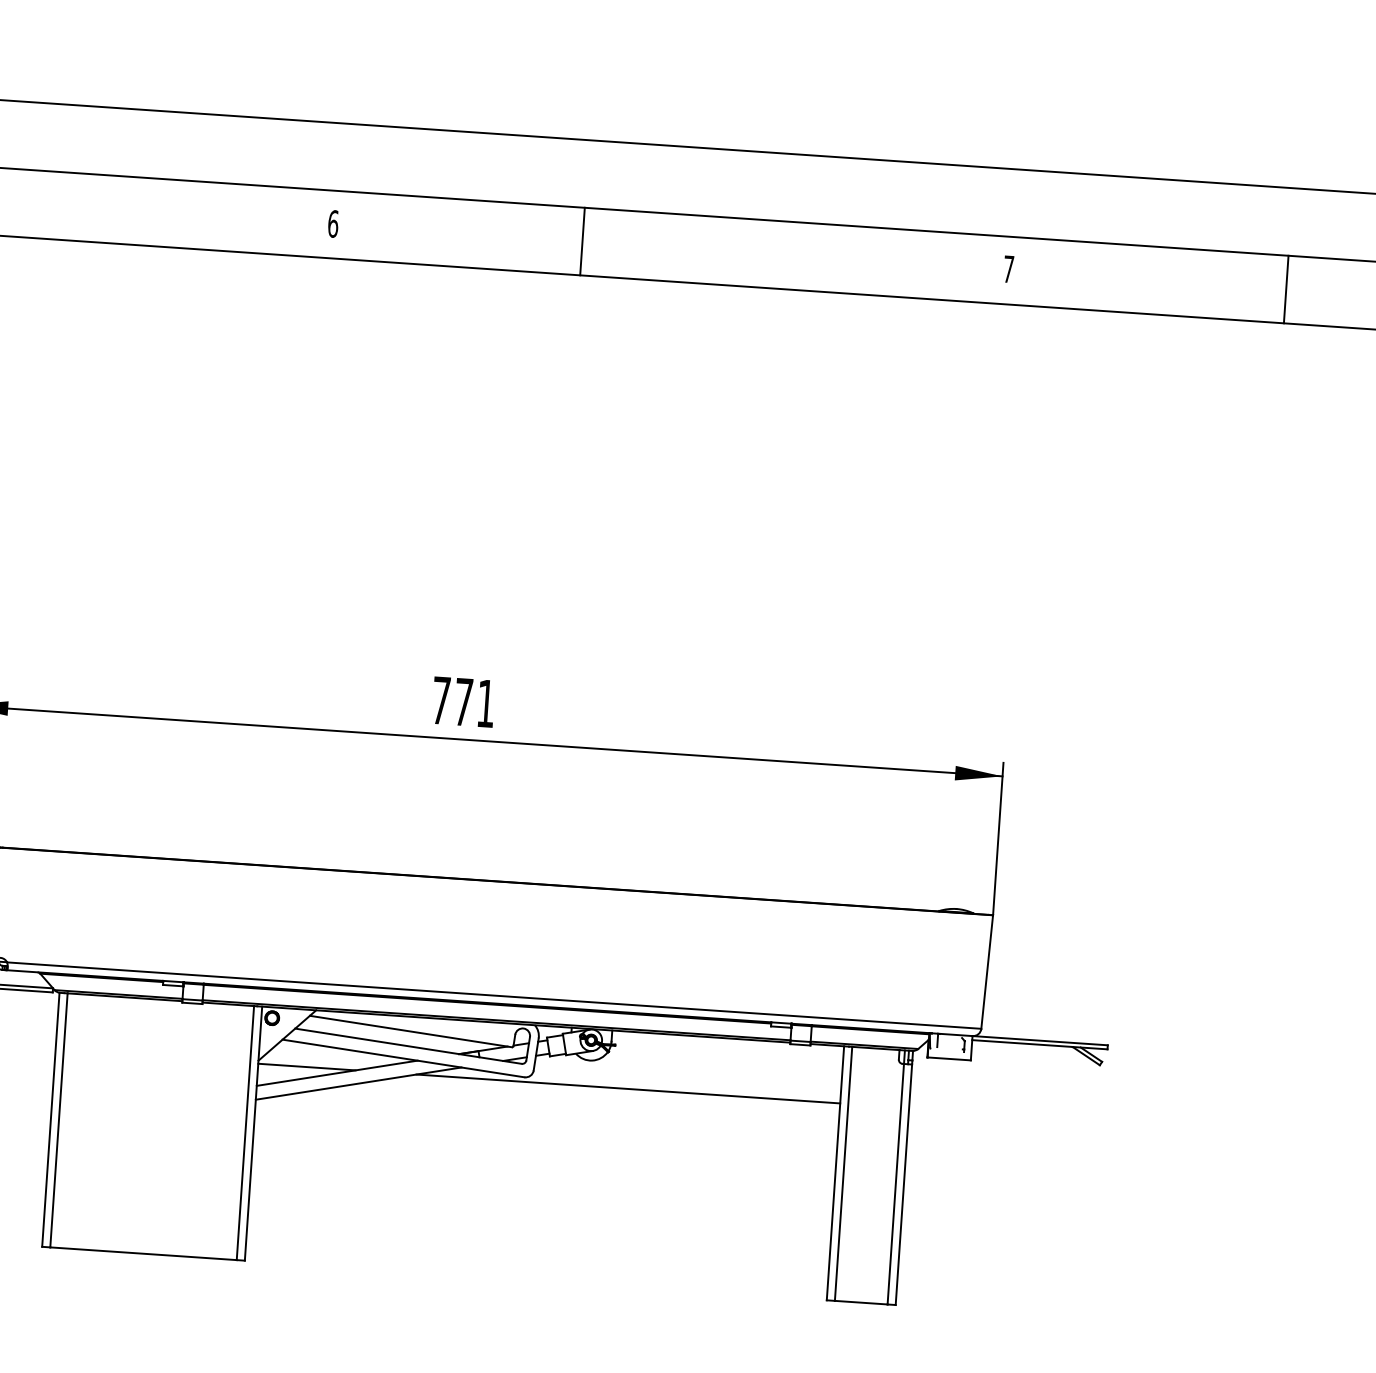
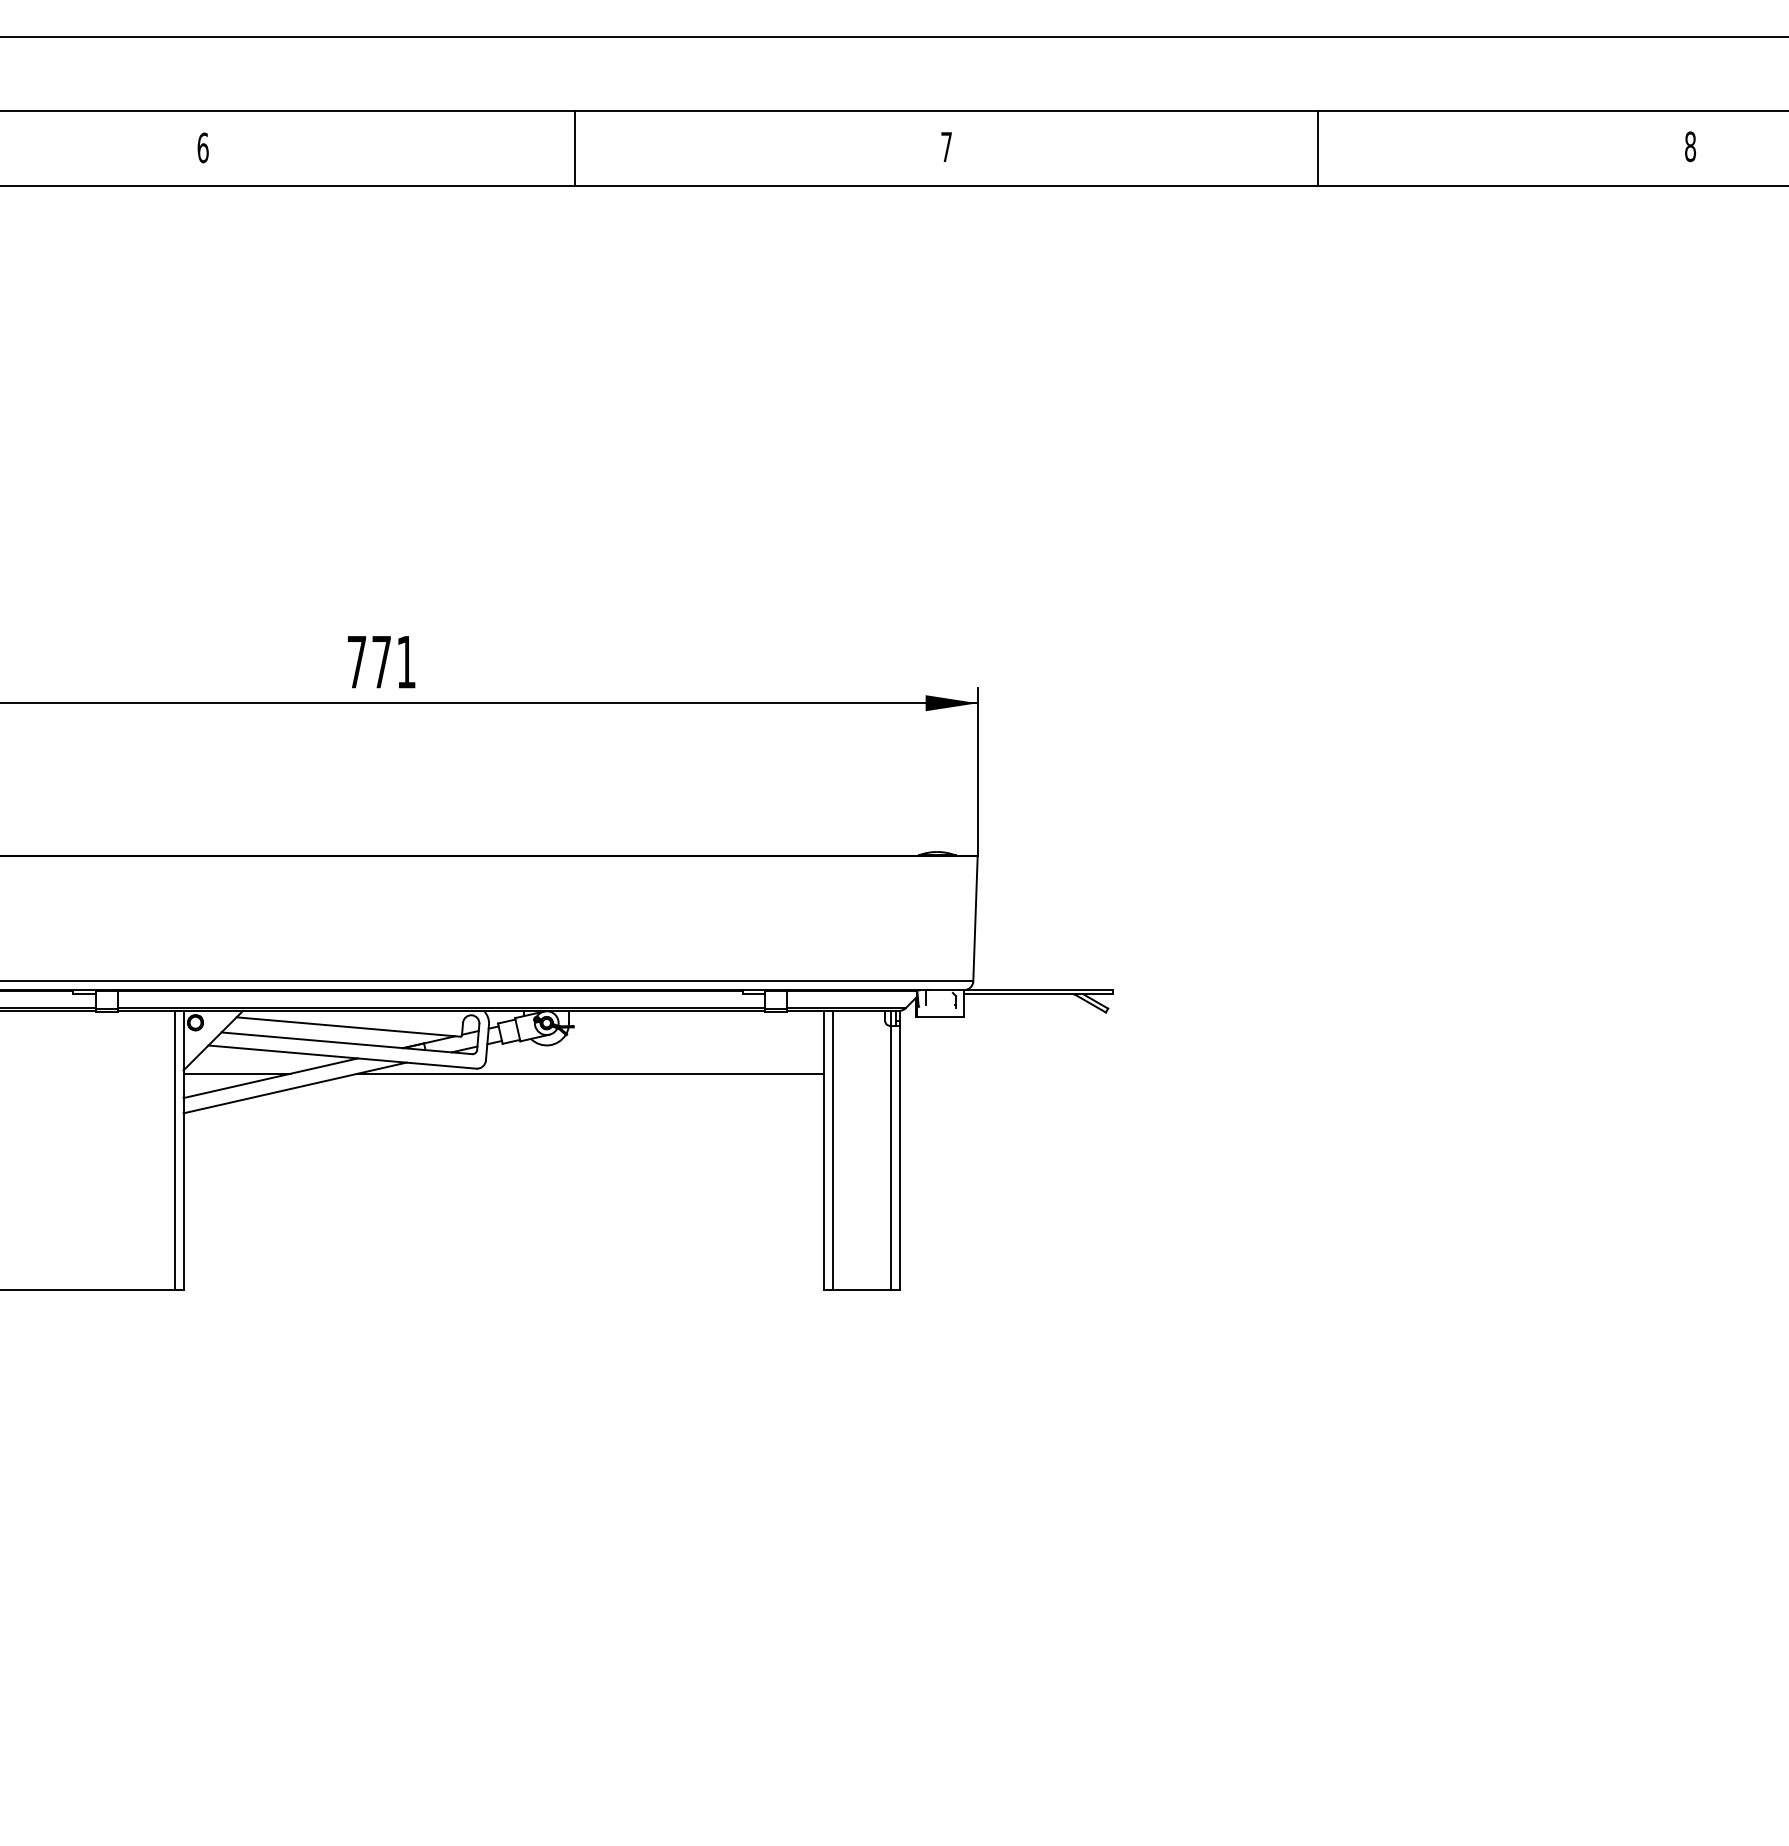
line: (582, 241) -> (574, 148), moved
line: (1286, 289) -> (1318, 148), moved

